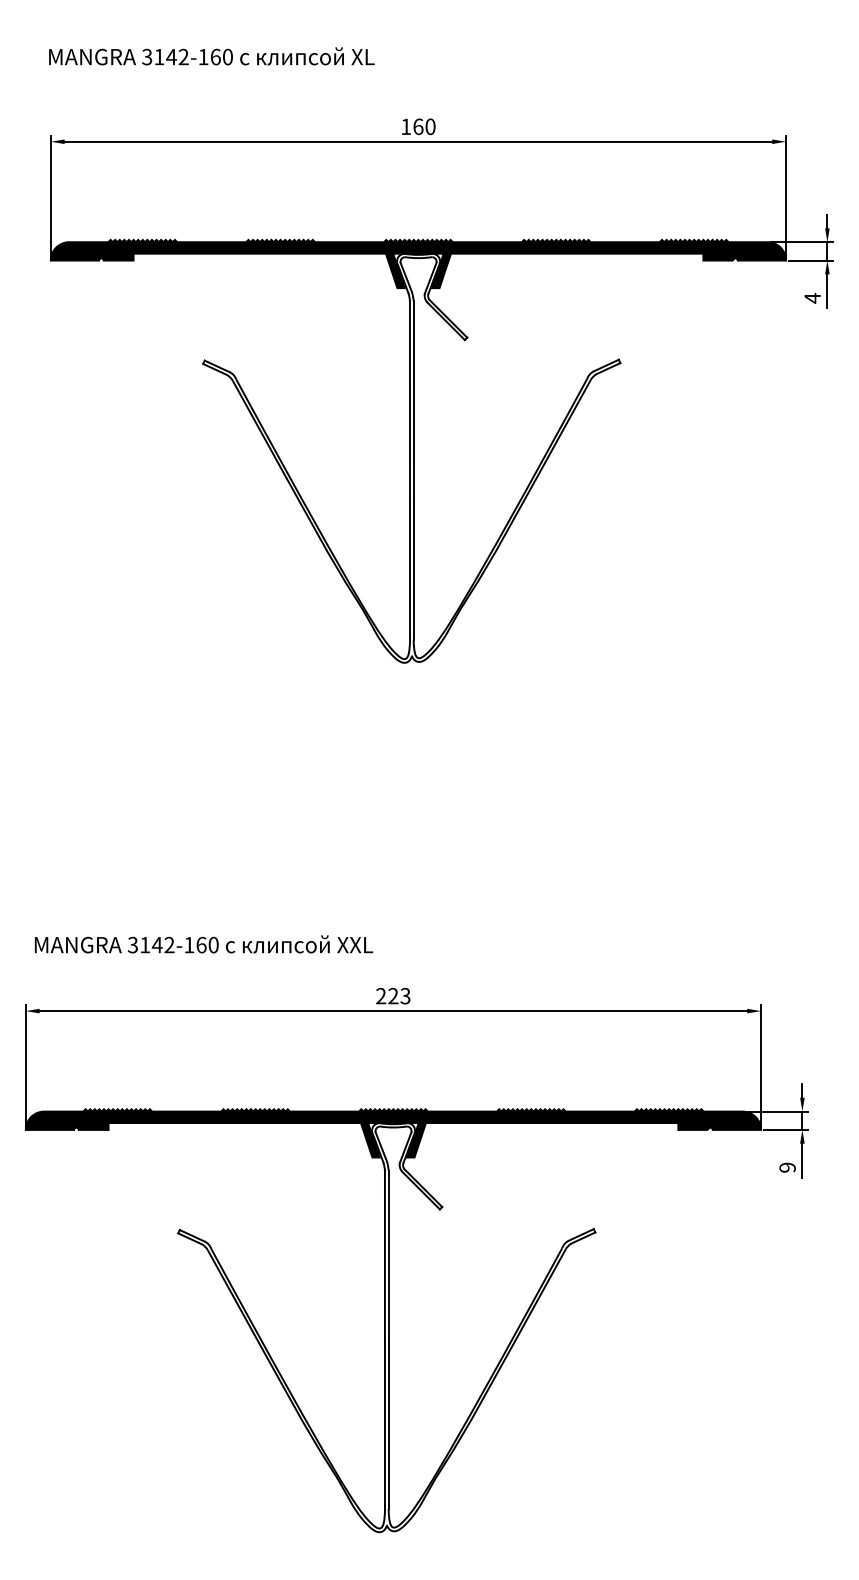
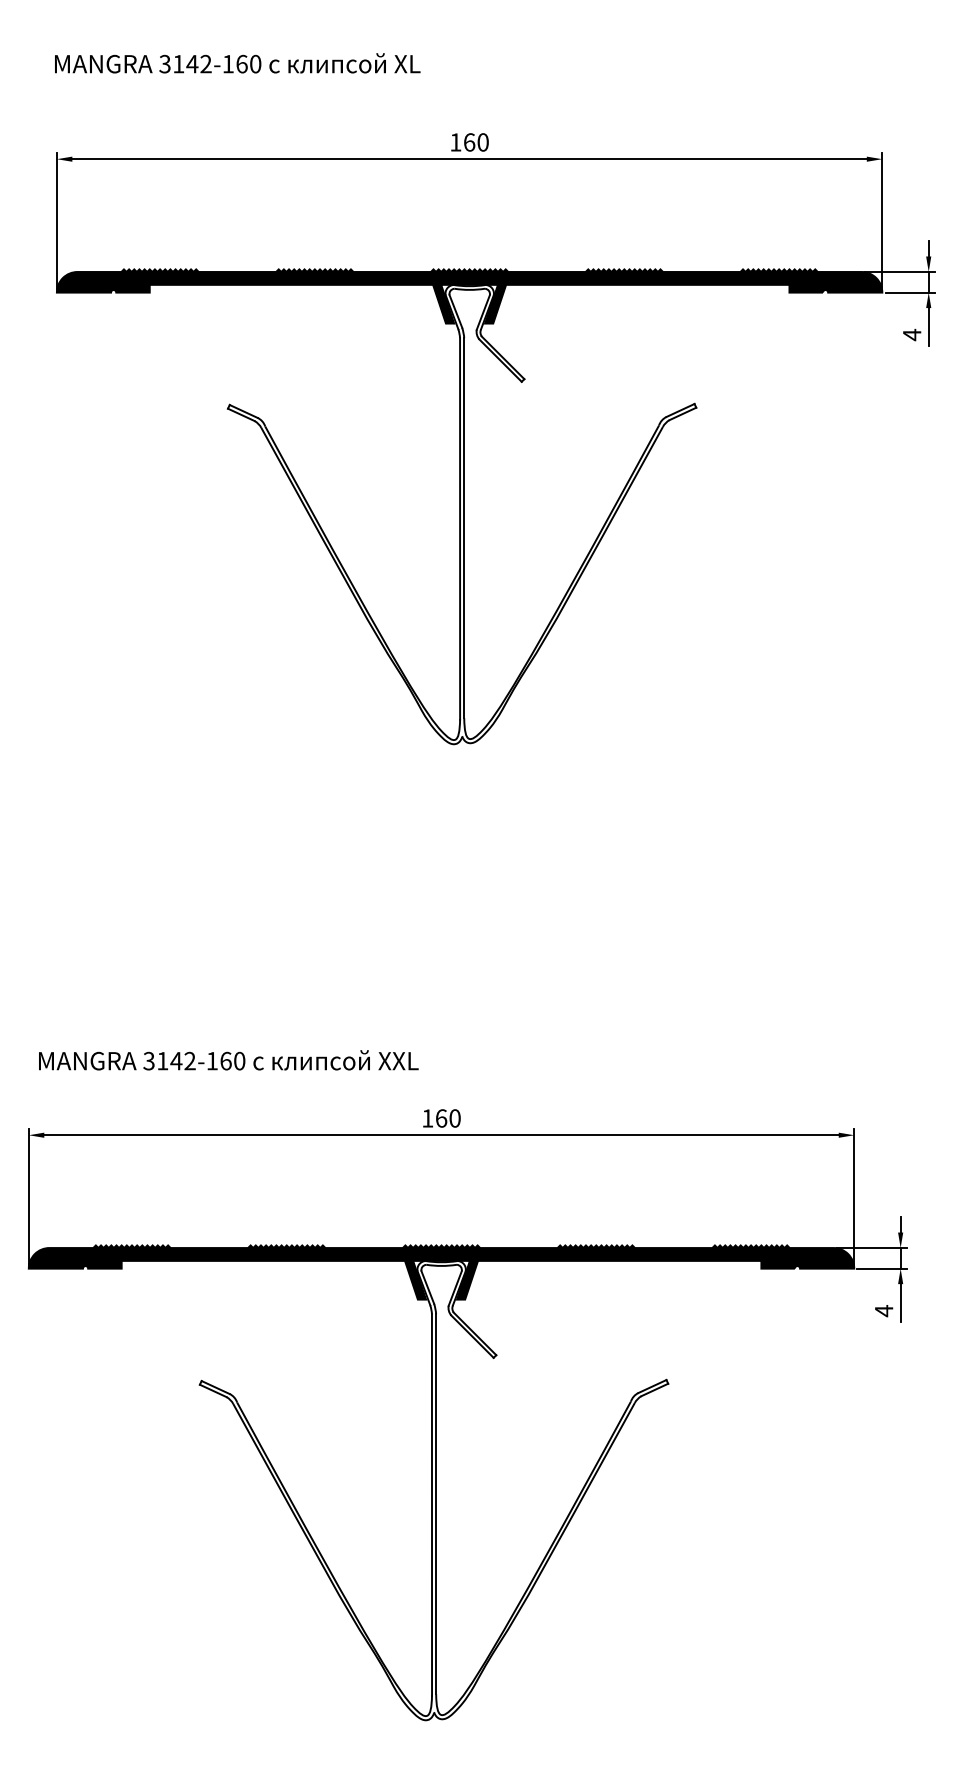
text: (393, 996) -> (441, 1118), 223 -> 160
text: (787, 1168) -> (883, 1311), 9 -> 4

